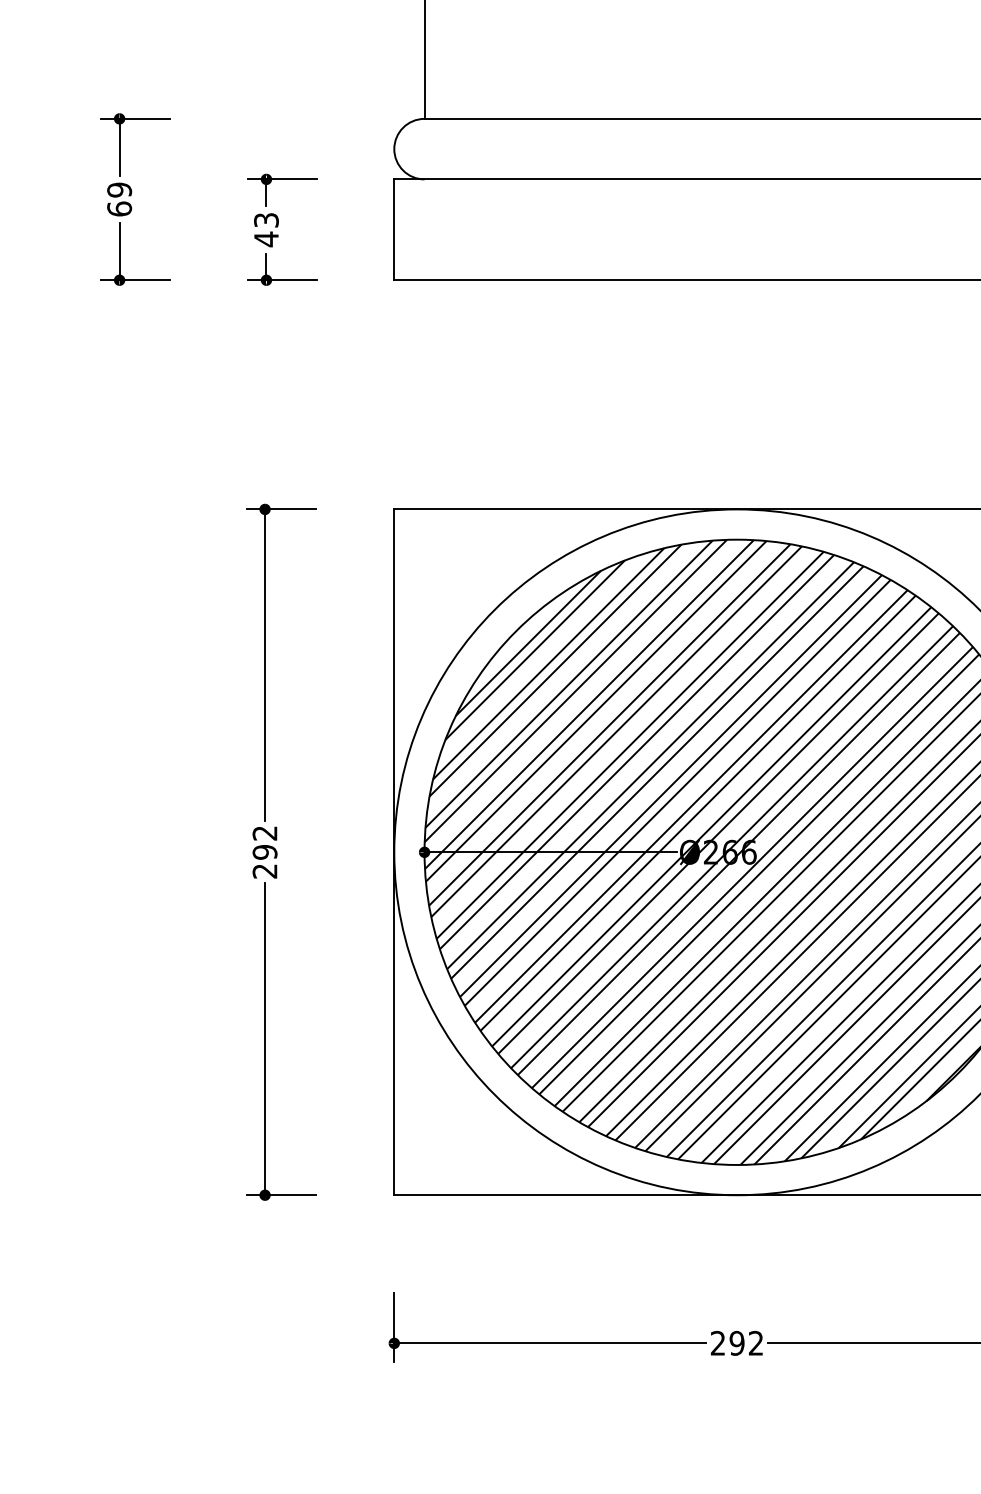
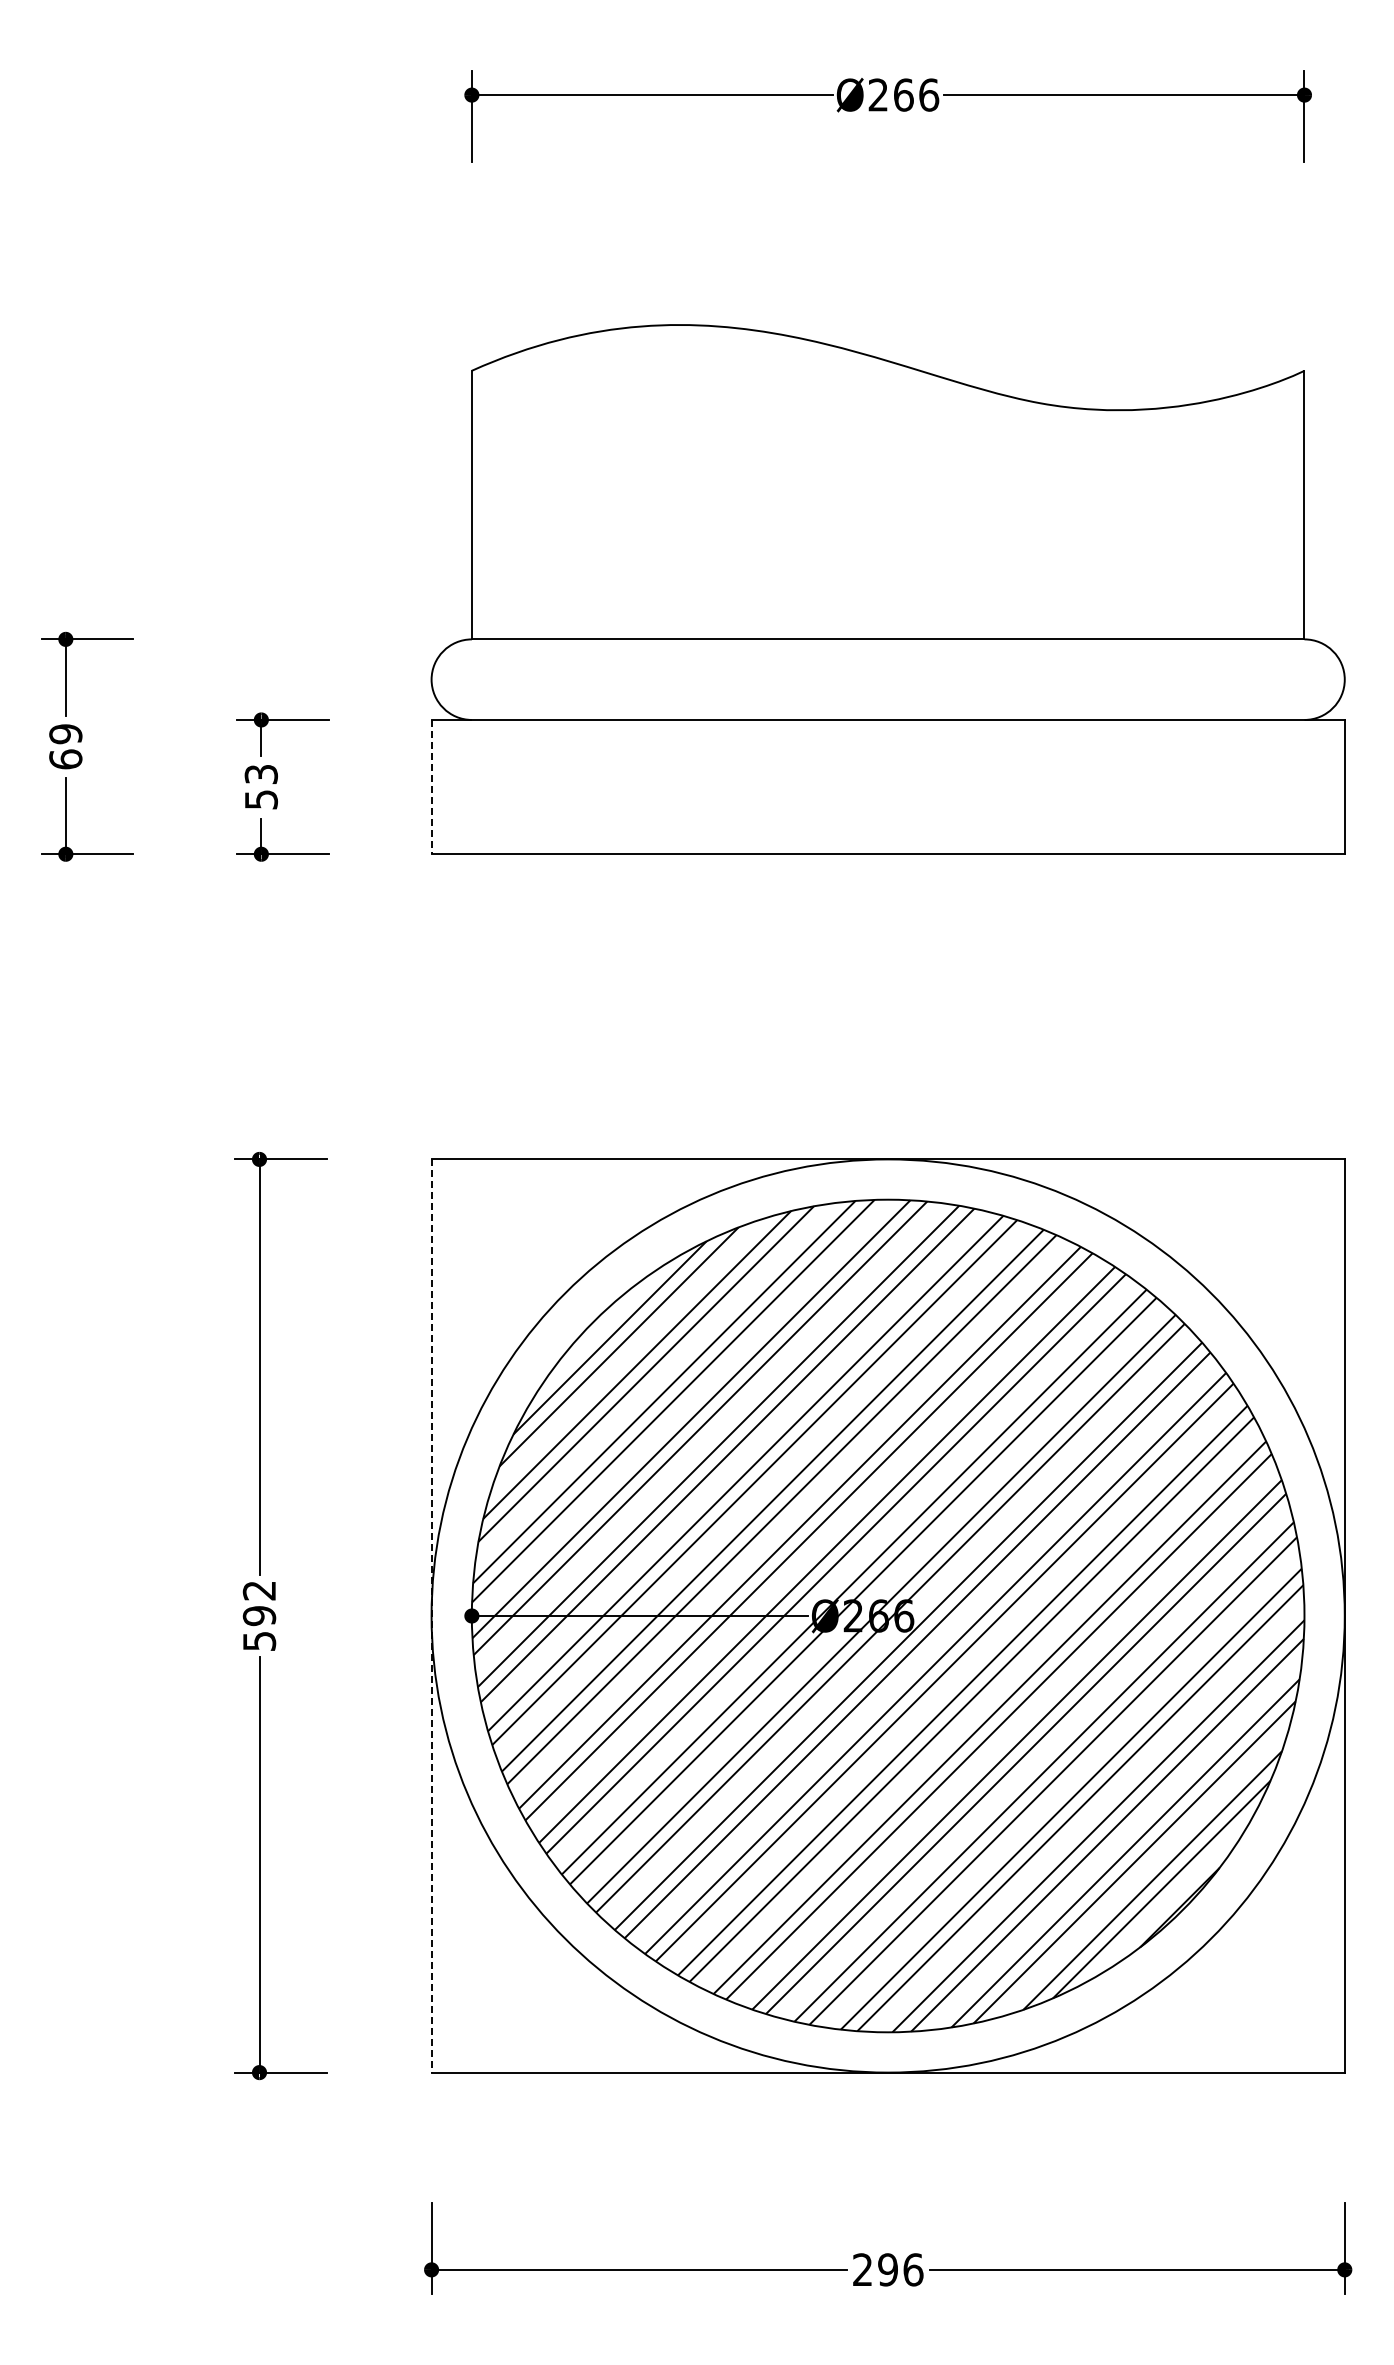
line: (394, 230) -> (431, 787), solid -> dashed
text: (266, 239) -> (261, 799), 43 -> 53
line: (394, 852) -> (431, 1616), solid -> dashed
text: (265, 871) -> (259, 1641), 292 -> 592
text: (756, 1343) -> (913, 2269), 292 -> 296

